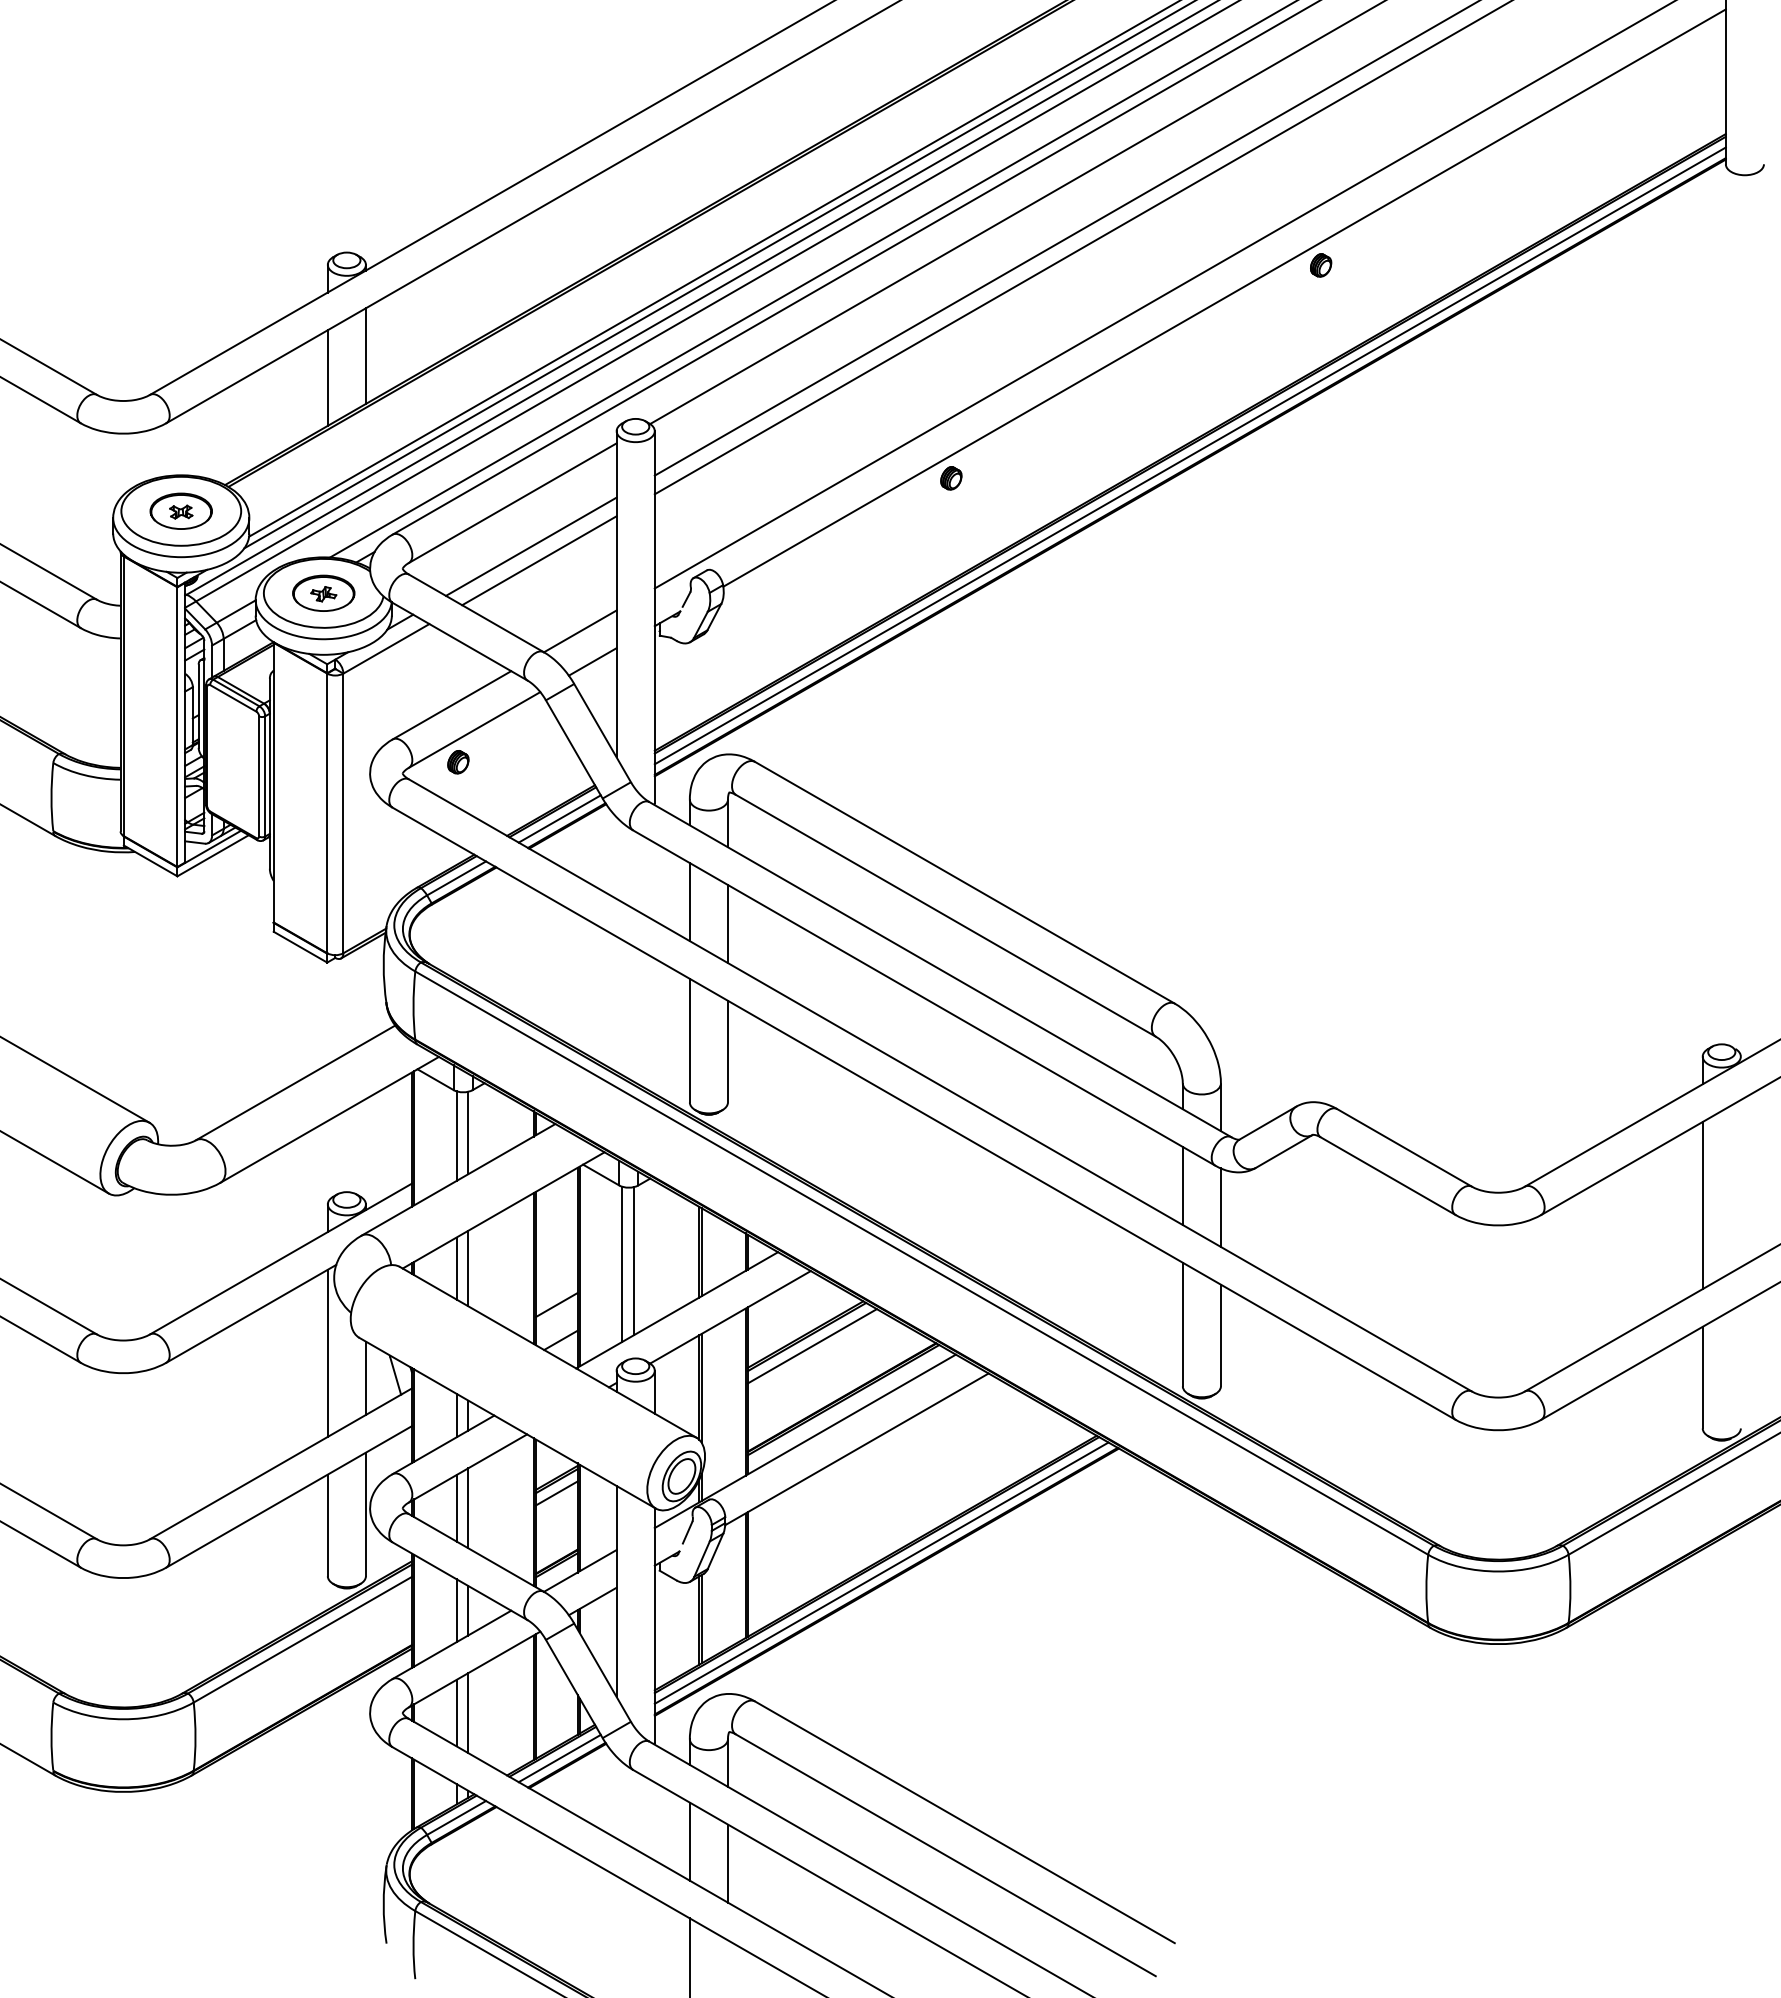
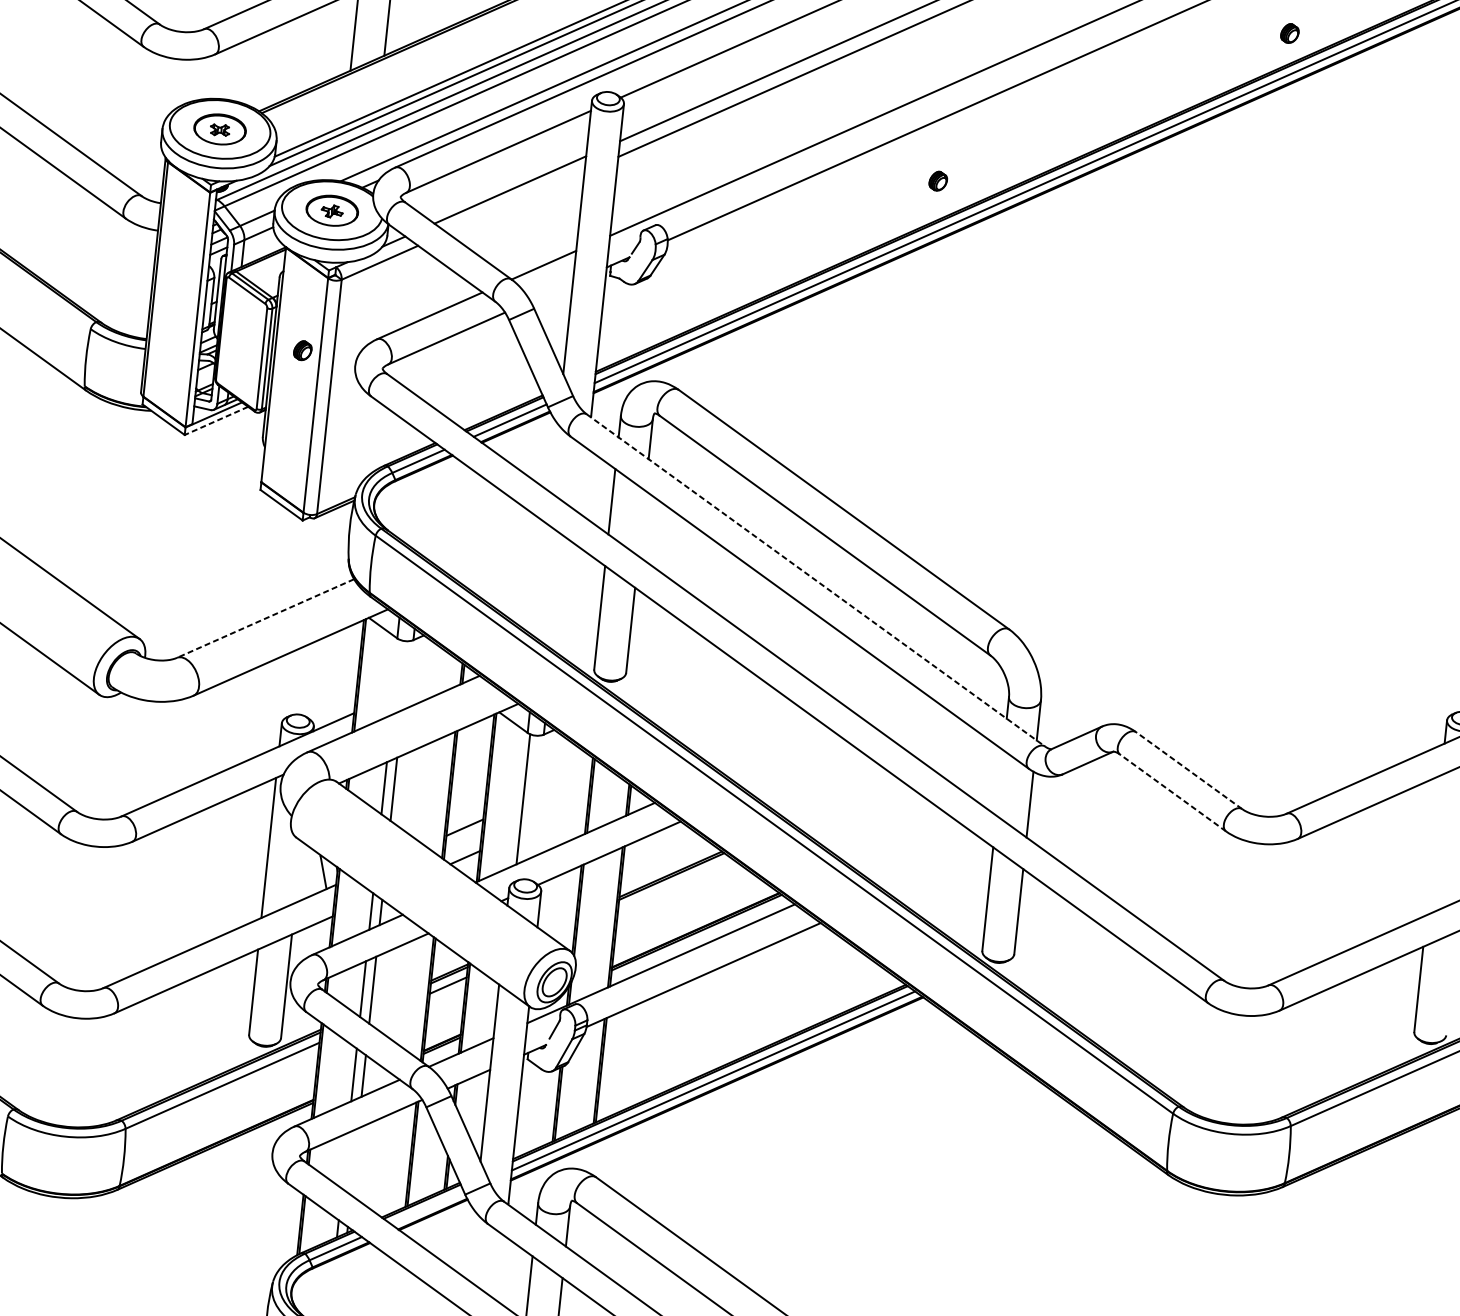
part: (1321, 265) -> (1290, 33), moved
part: (951, 478) -> (938, 181), moved
line: (539, 560) -> (515, 202), removed
line: (592, 661) -> (551, 291), removed
part: (458, 762) -> (302, 350), moved
line: (212, 856) -> (215, 421), solid -> dashed
line: (727, 924) -> (641, 523), removed
line: (940, 969) -> (815, 580), solid -> dashed
line: (295, 1082) -> (265, 618), solid -> dashed
line: (468, 1132) -> (406, 675), removed
line: (456, 1135) -> (395, 676), removed
line: (1404, 1147) -> (1189, 770), solid -> dashed
line: (1388, 1176) -> (1173, 793), solid -> dashed
line: (1182, 1185) -> (999, 782), removed
line: (1702, 1205) -> (1433, 845), removed
line: (633, 1261) -> (533, 797), removed
line: (811, 1346) -> (674, 884), removed
line: (365, 1377) -> (298, 871), removed
line: (456, 1712) -> (344, 1160), removed
line: (468, 1713) -> (354, 1162), removed
line: (559, 1758) -> (427, 1207), removed

